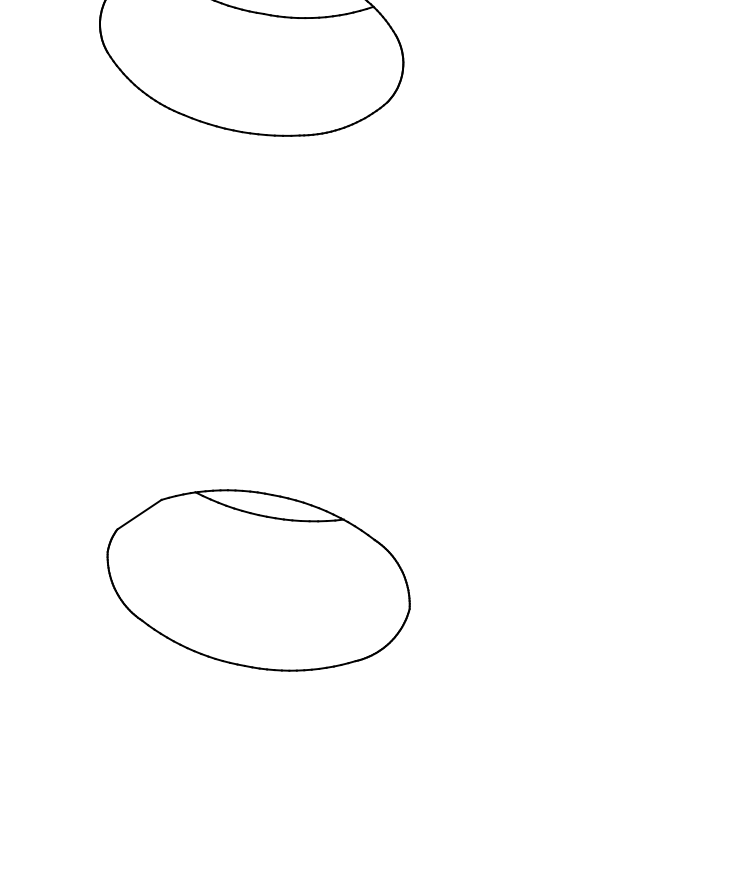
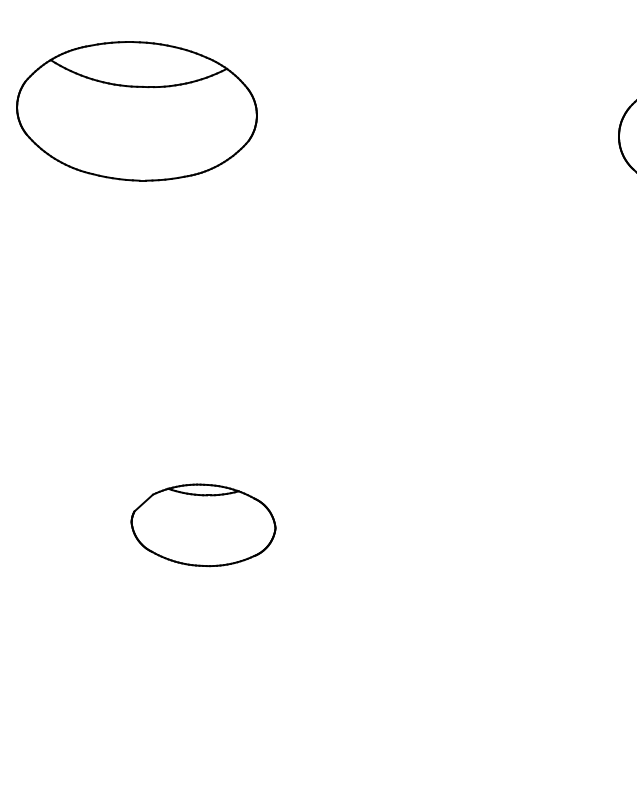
part: (258, 580) -> (203, 525), size x0.6

